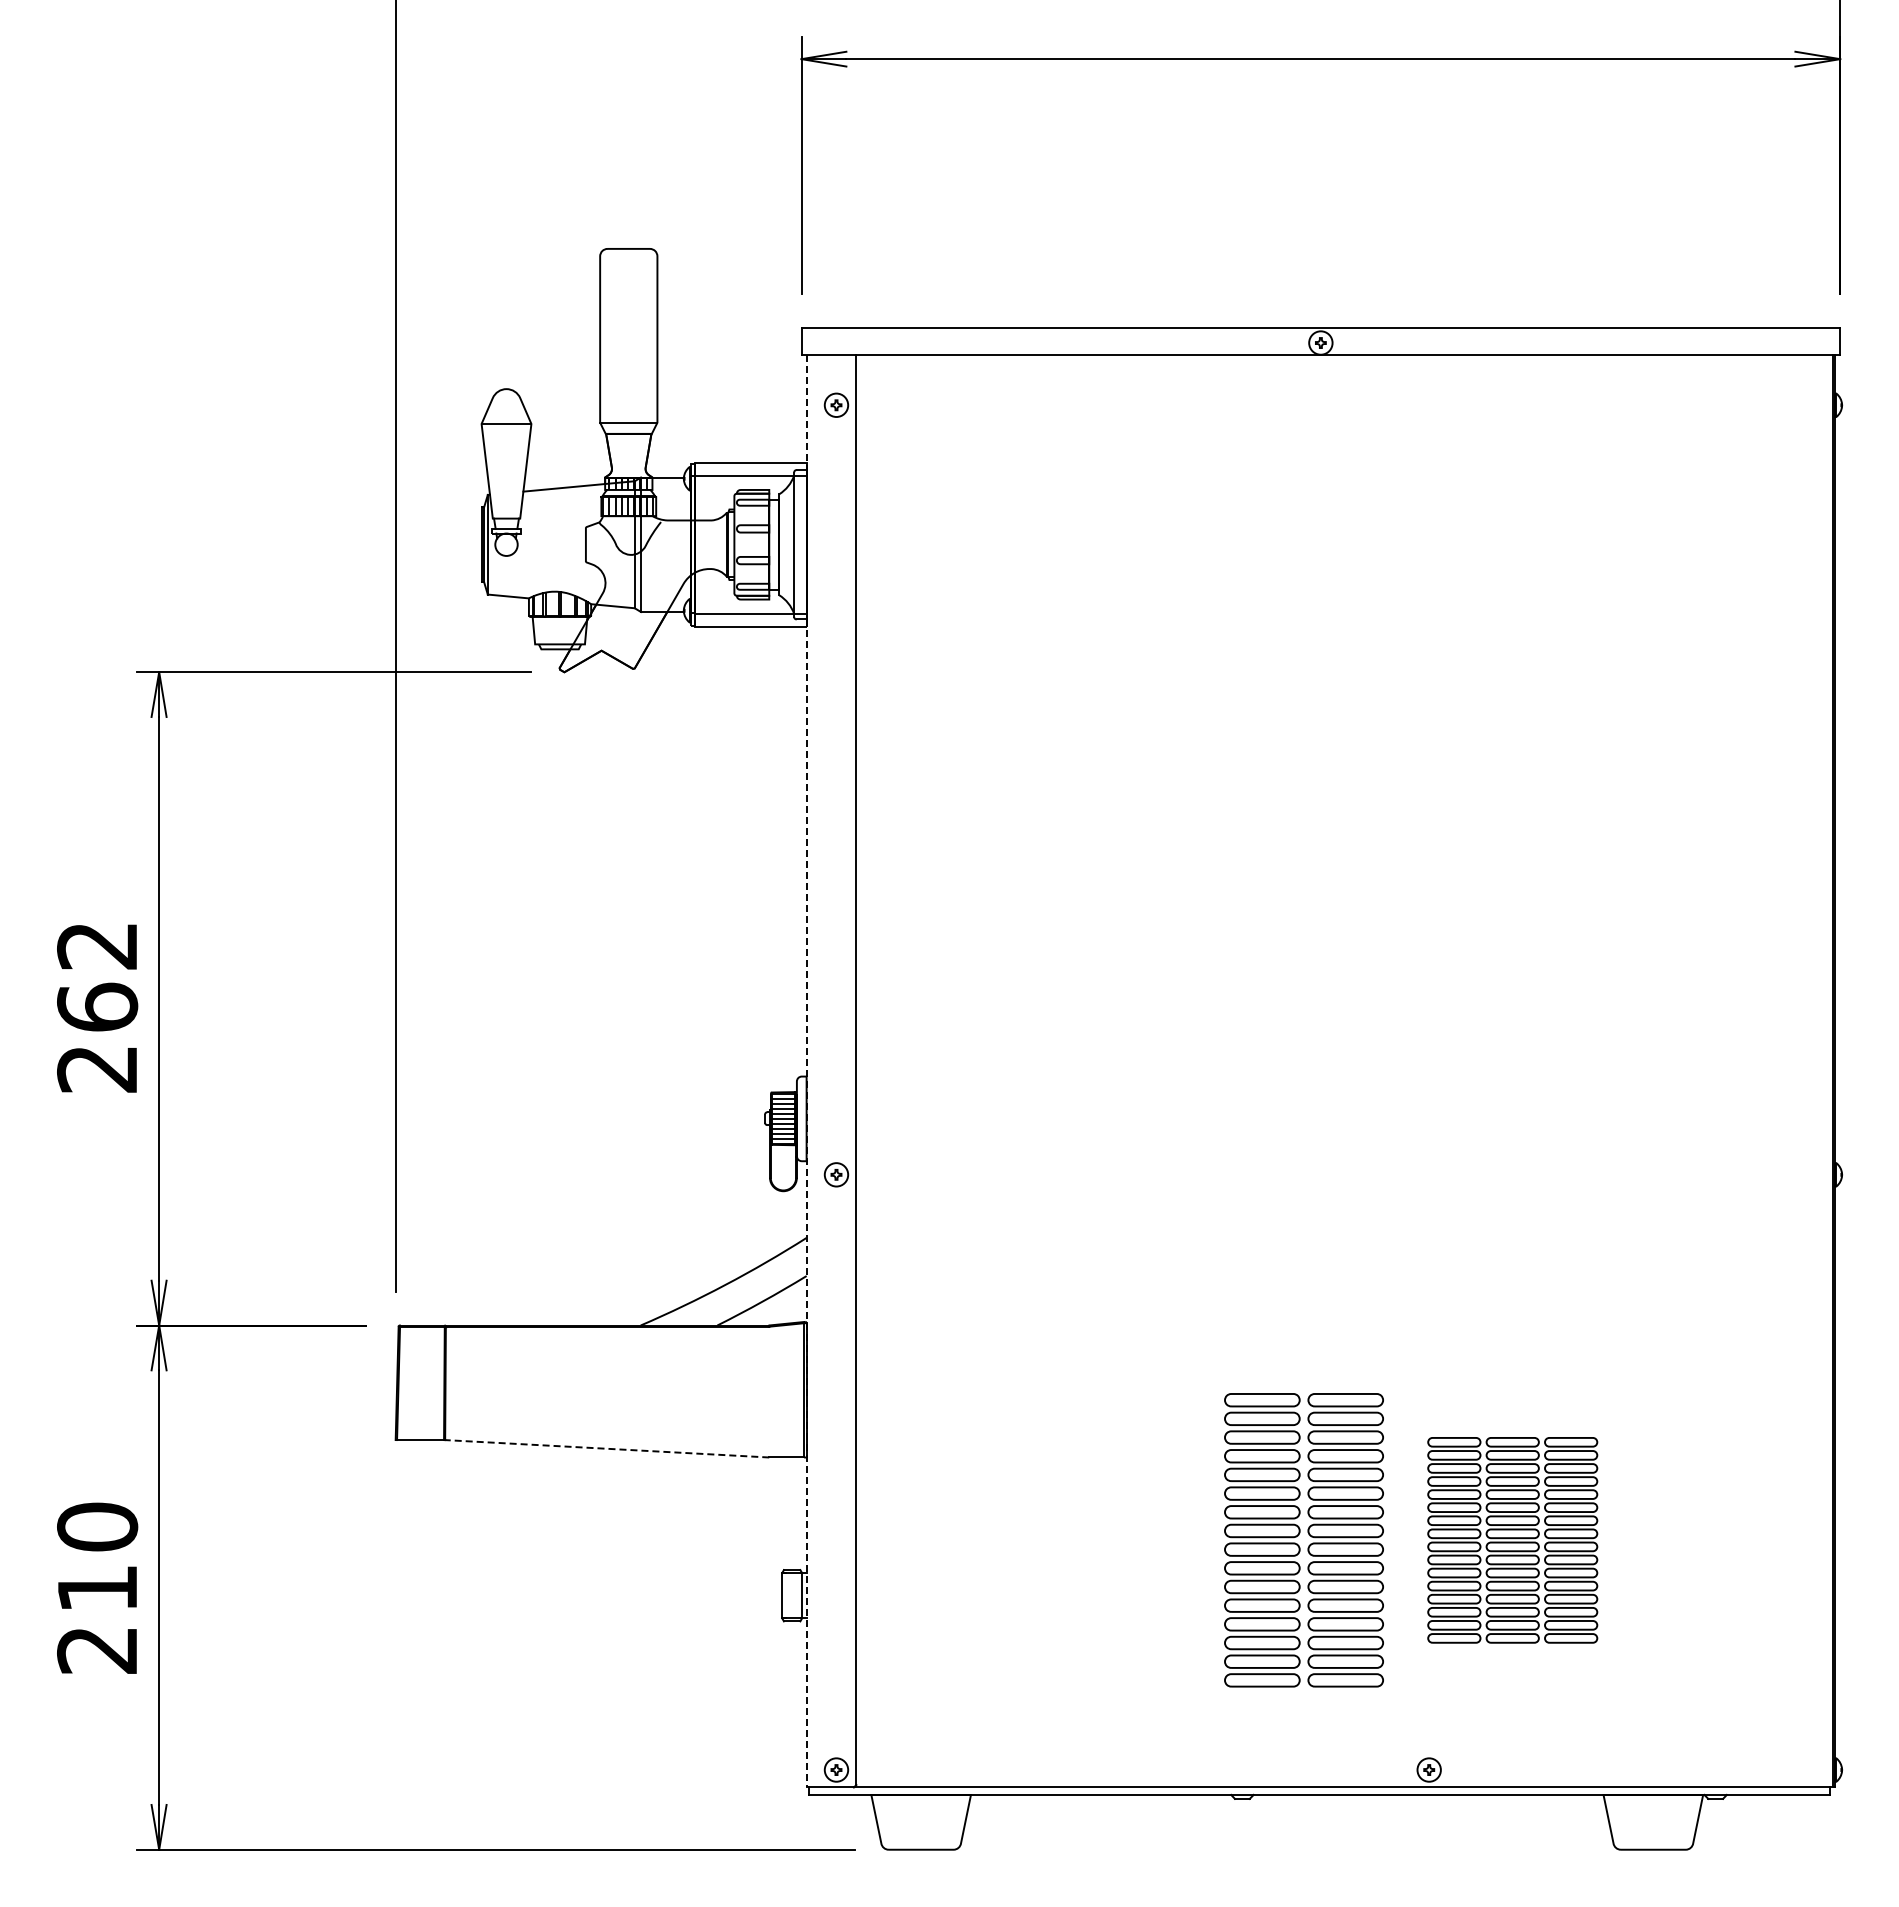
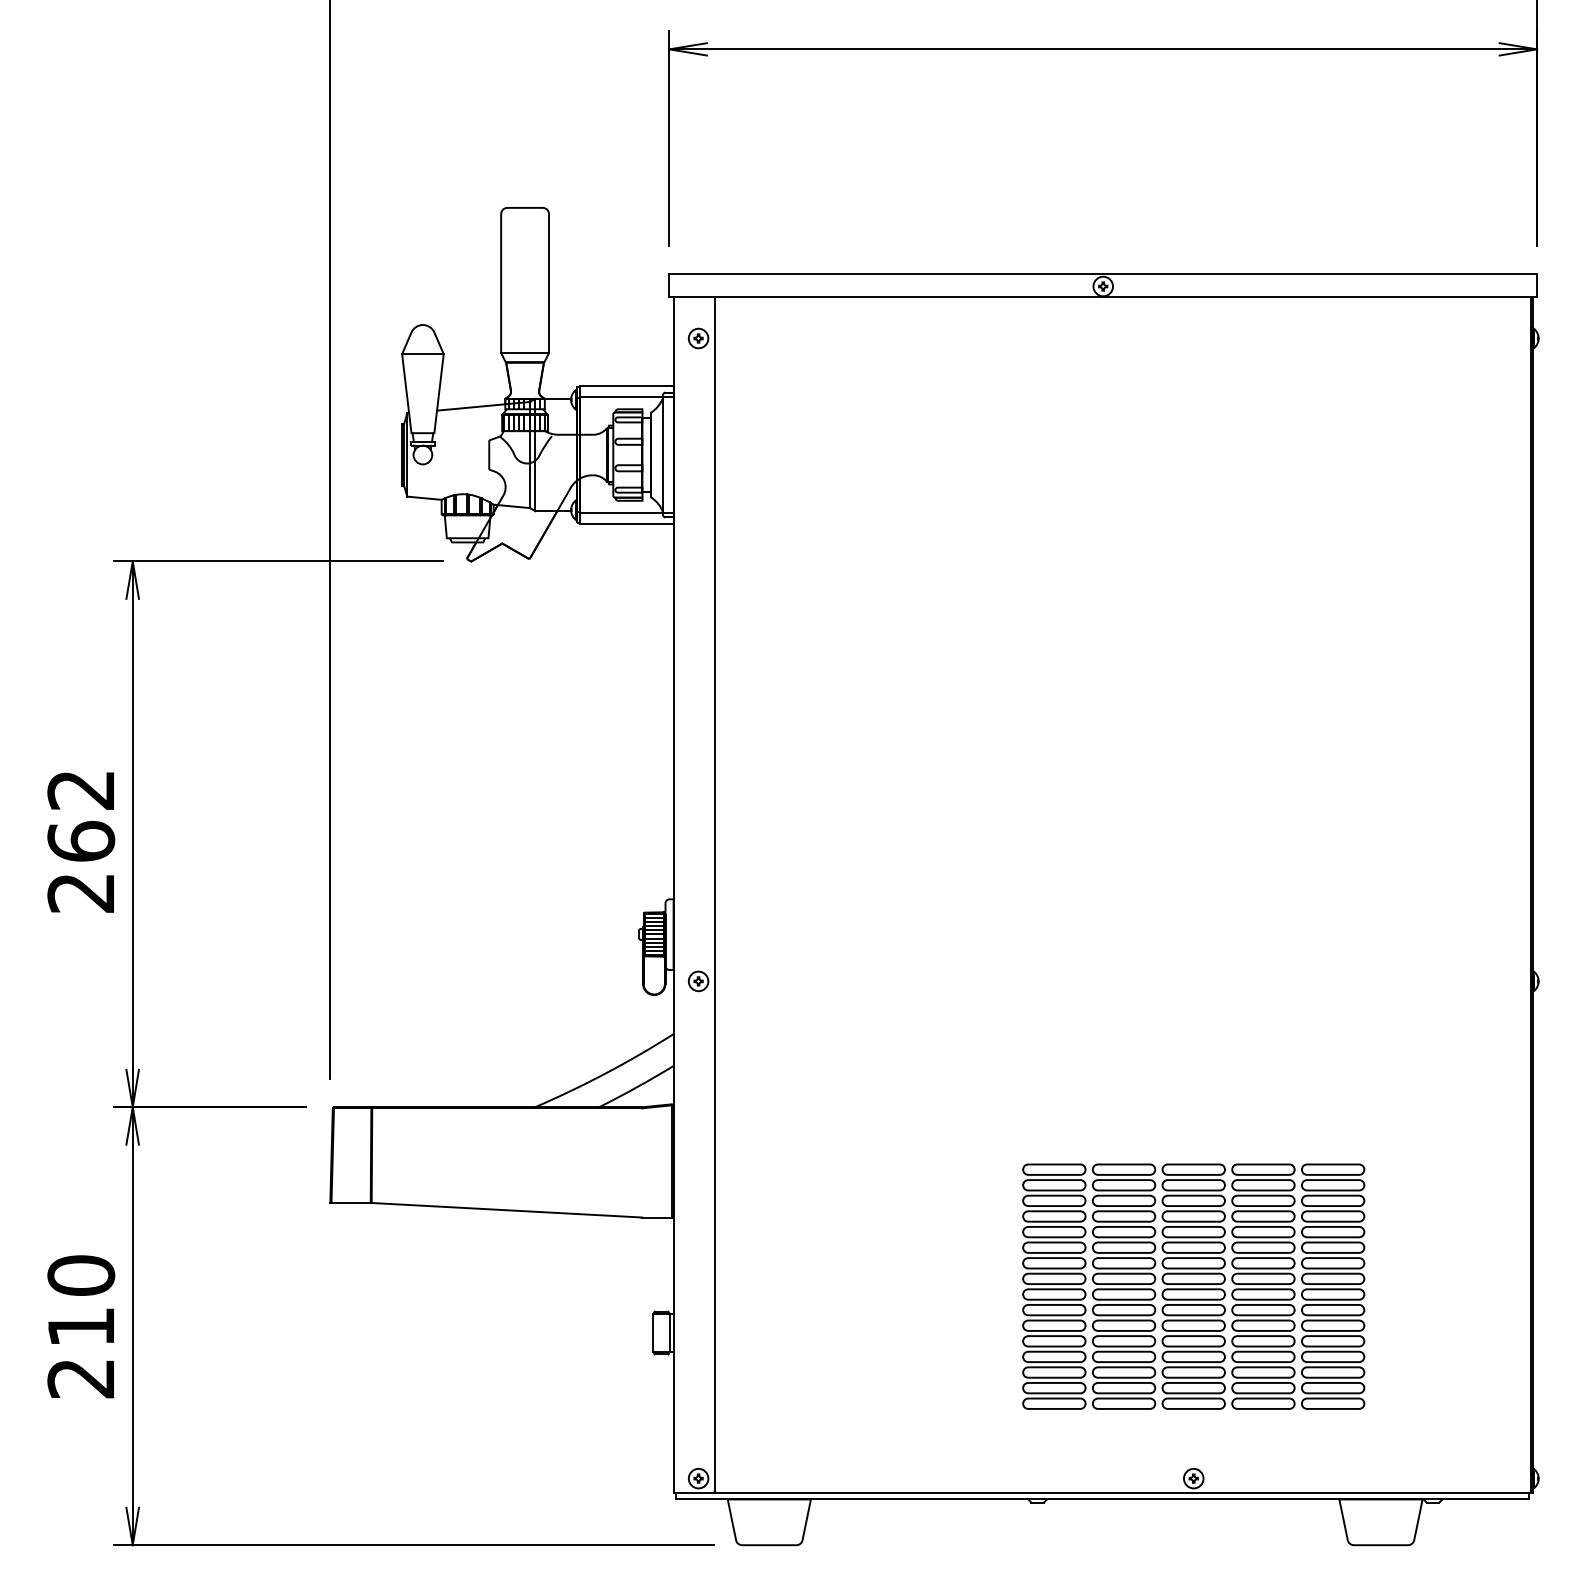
line: (806, 1071) -> (673, 895), dashed -> solid
line: (606, 1448) -> (506, 1210), dashed -> solid
part: (1512, 1540) -> (1263, 1286), size x1.43

